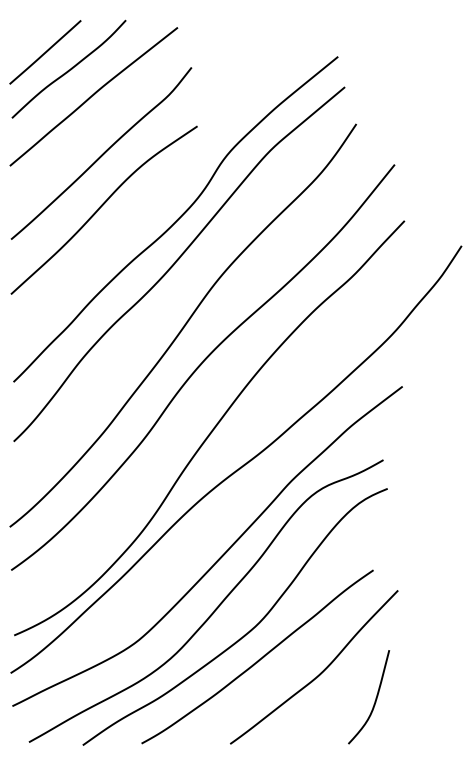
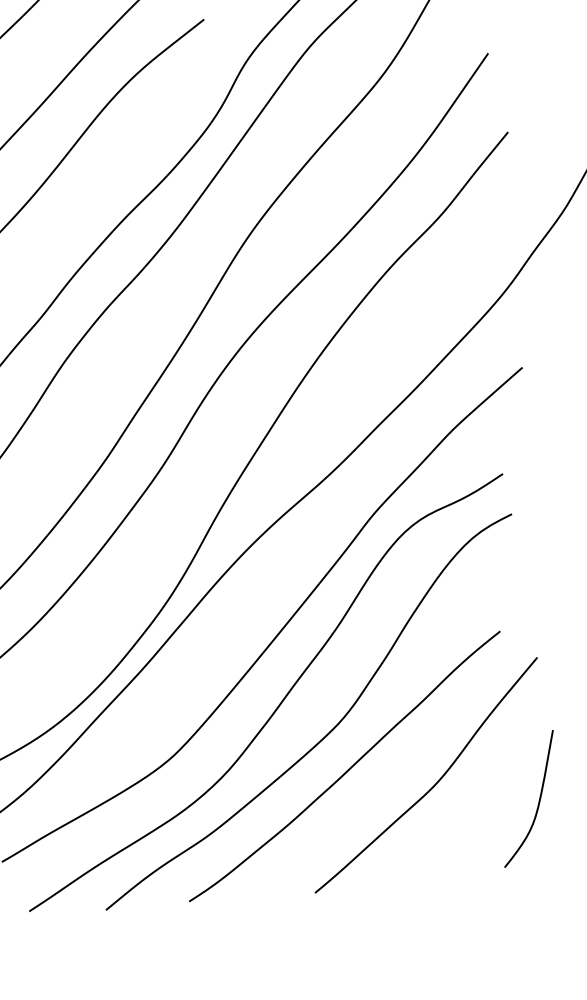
curve: (375, 697) -> (538, 798), moved

